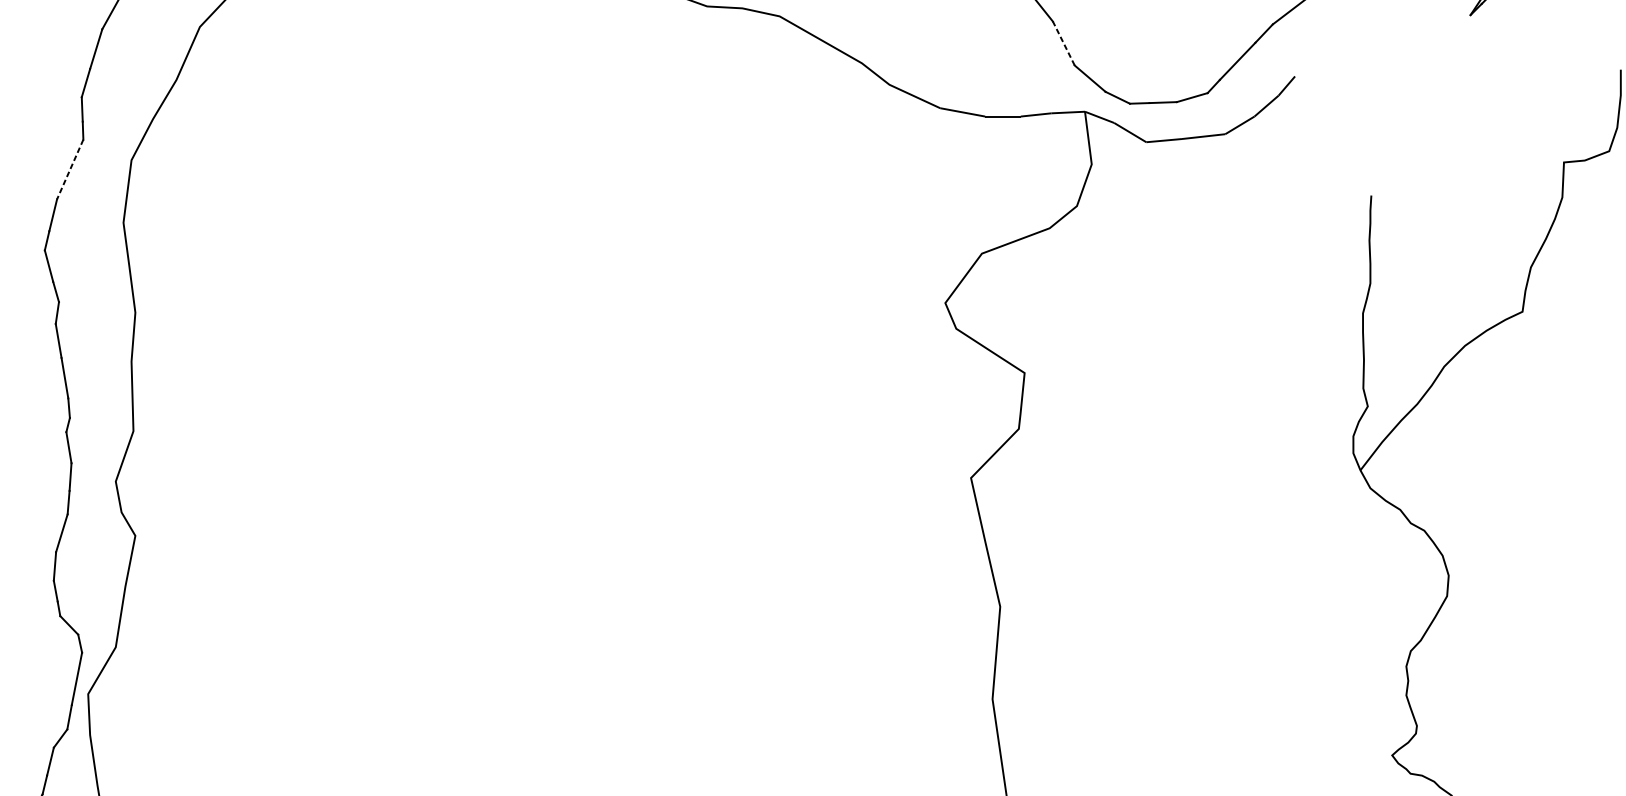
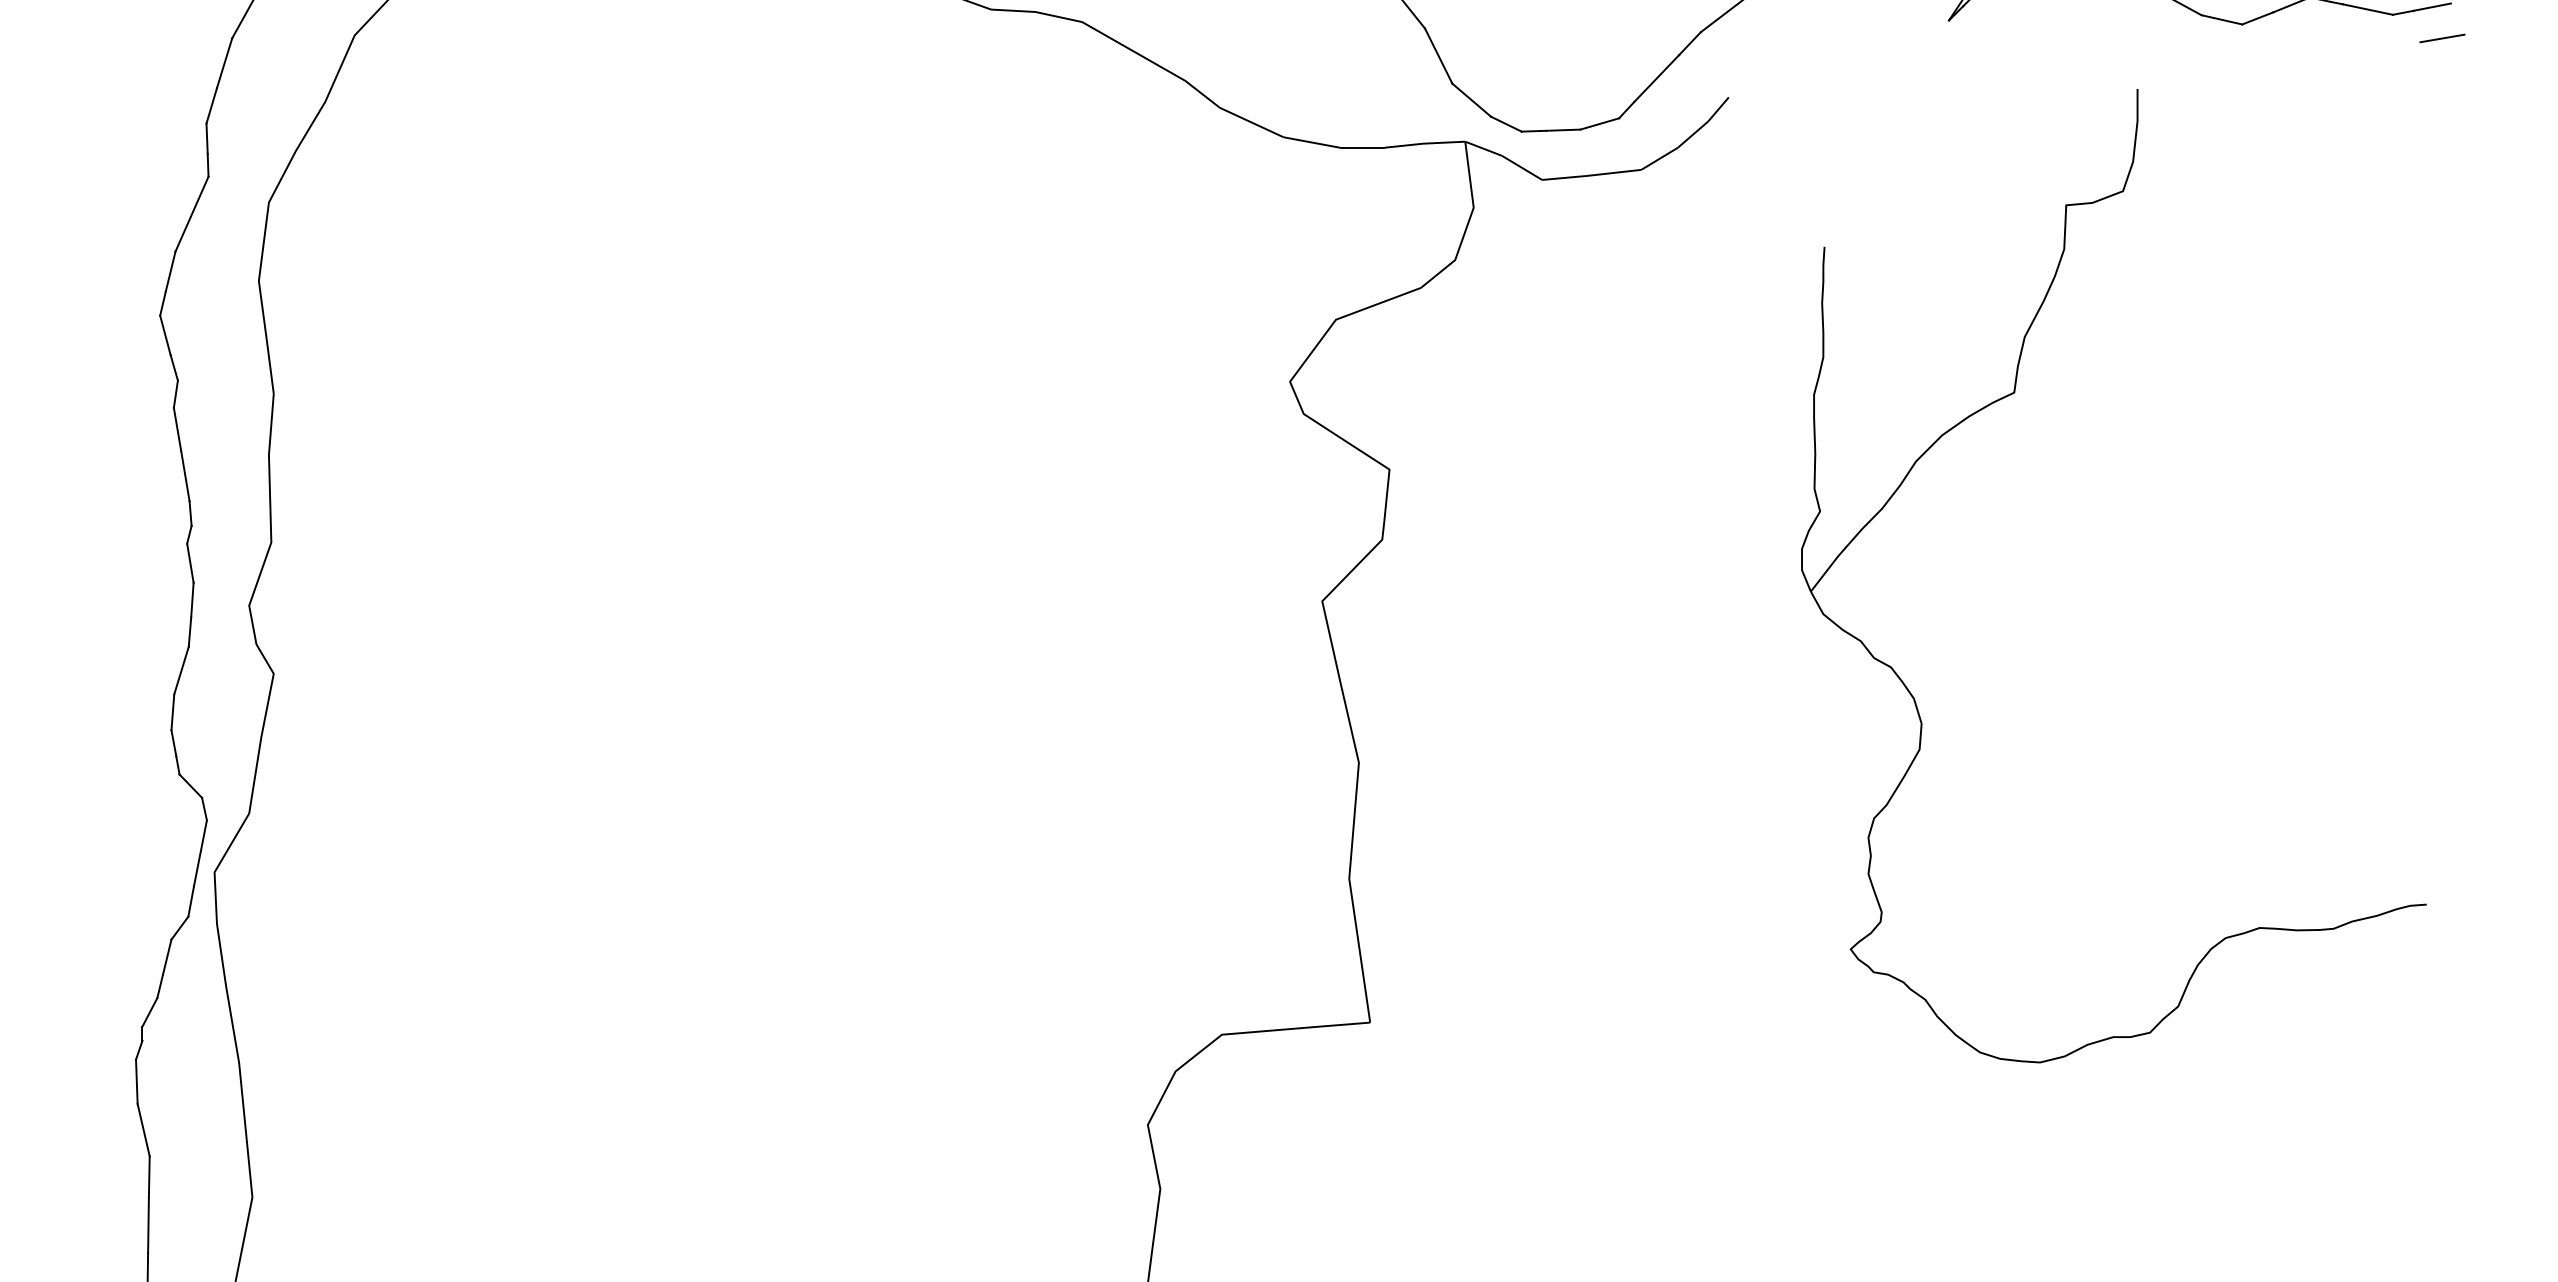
line: (1063, 43) -> (1438, 56), dashed -> solid
line: (70, 169) -> (192, 214), dashed -> solid

